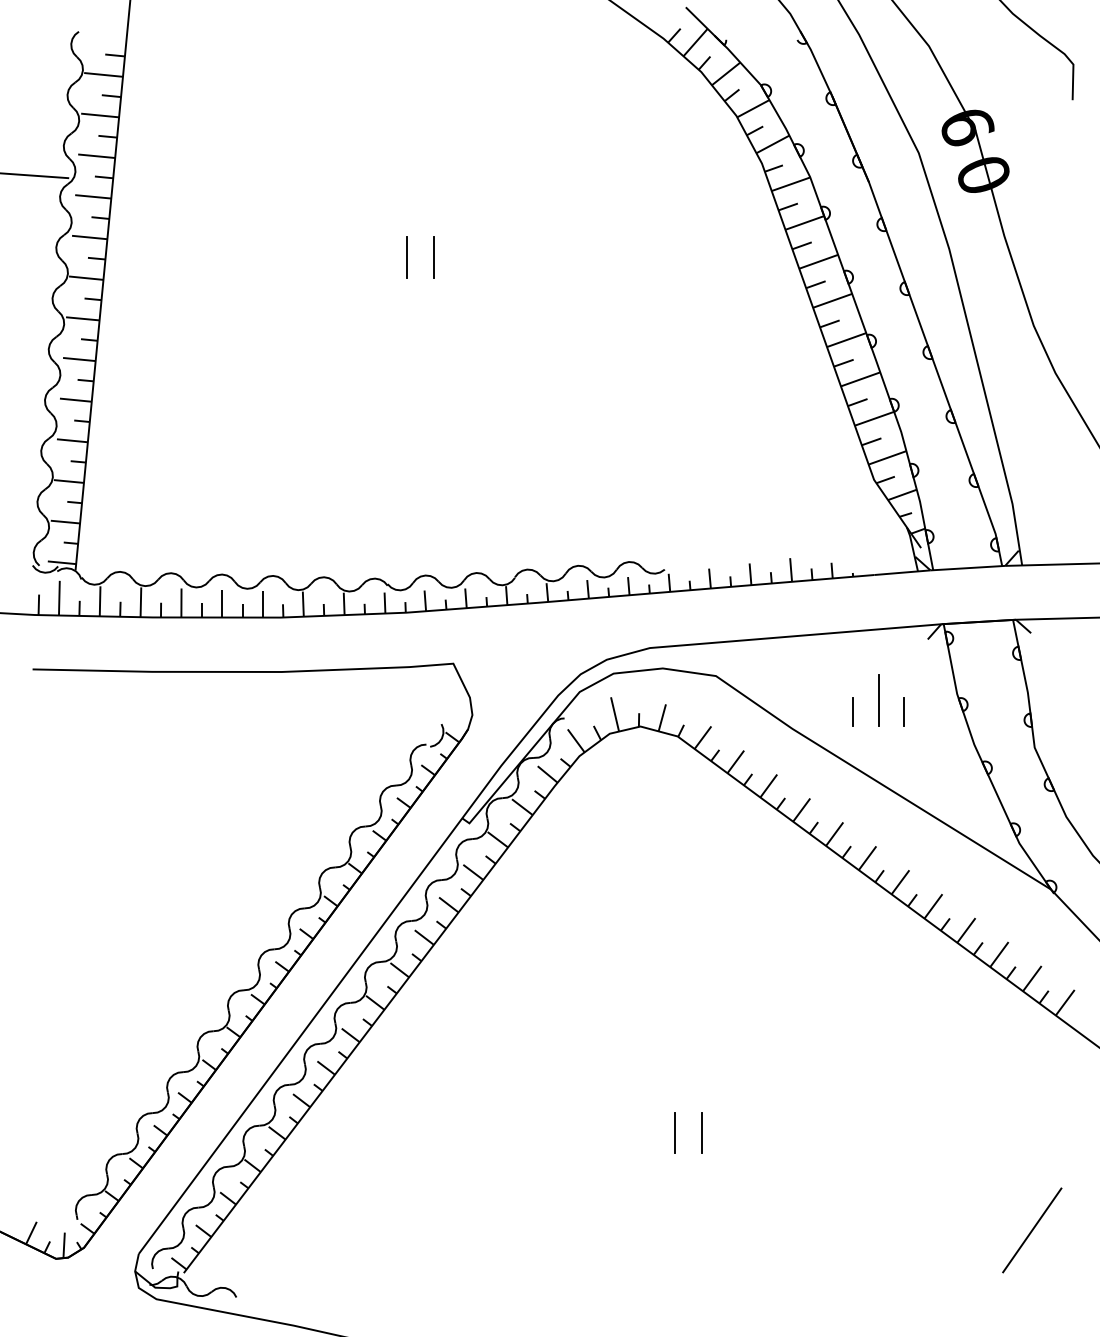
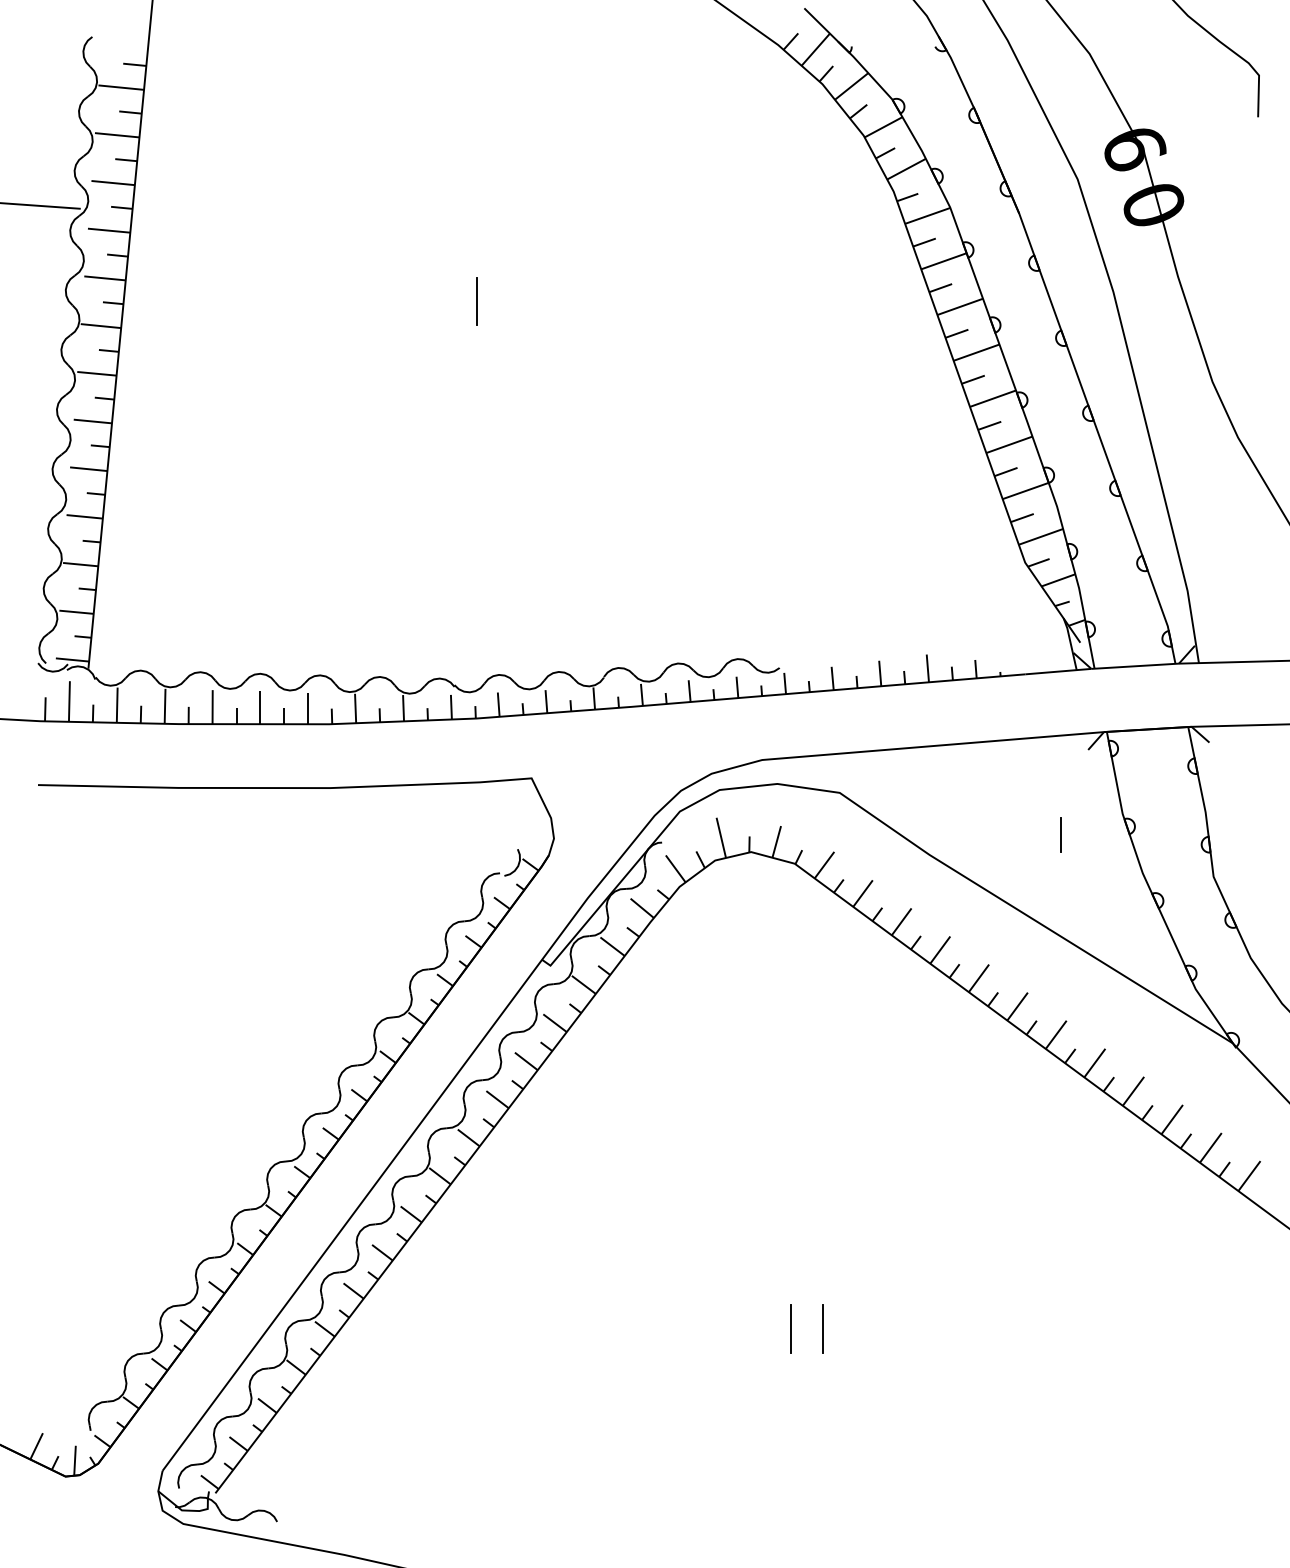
line: (434, 257) -> (509, 301), removed
line: (878, 700) -> (1030, 821), removed
line: (853, 711) -> (1000, 834), removed
line: (1032, 1230) -> (1210, 1443), removed

